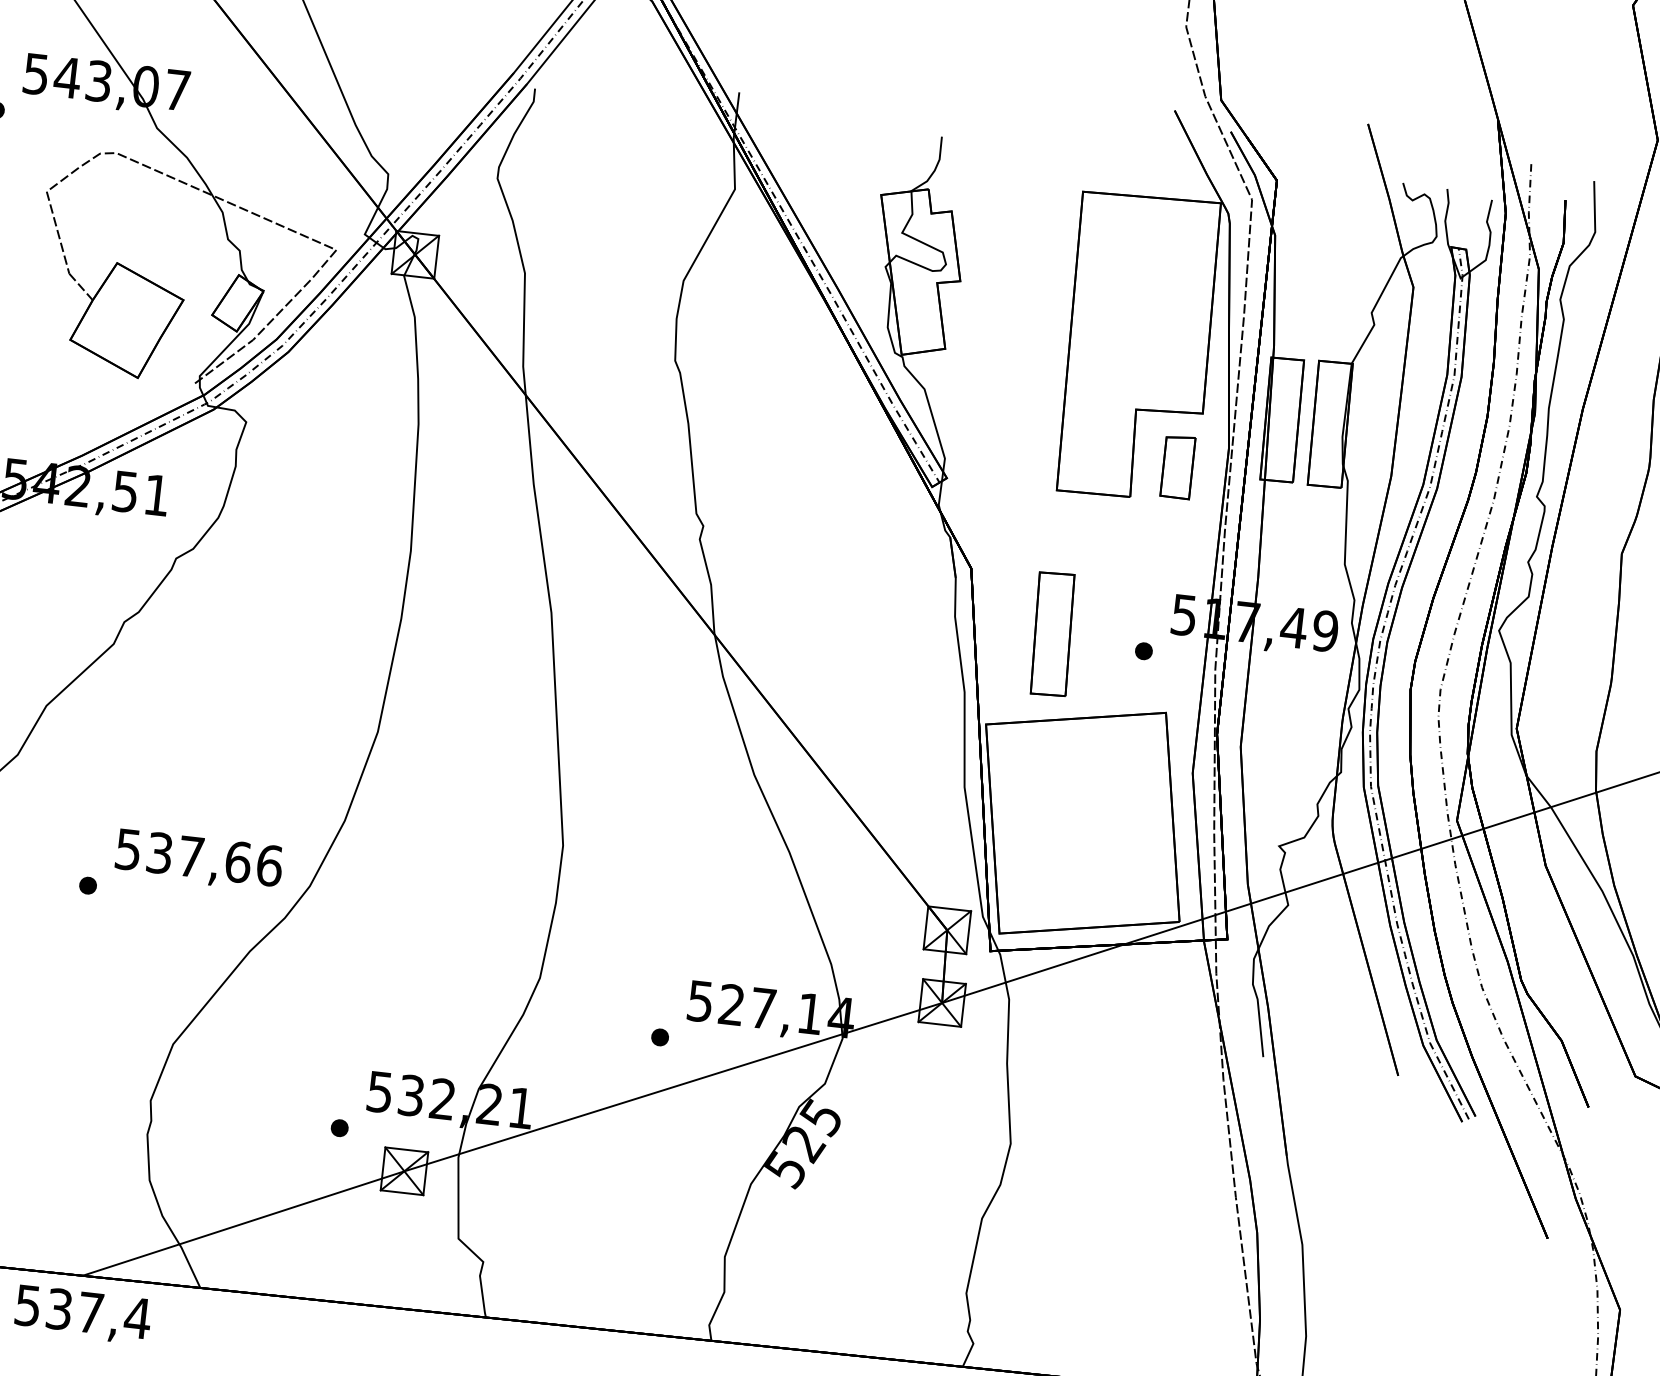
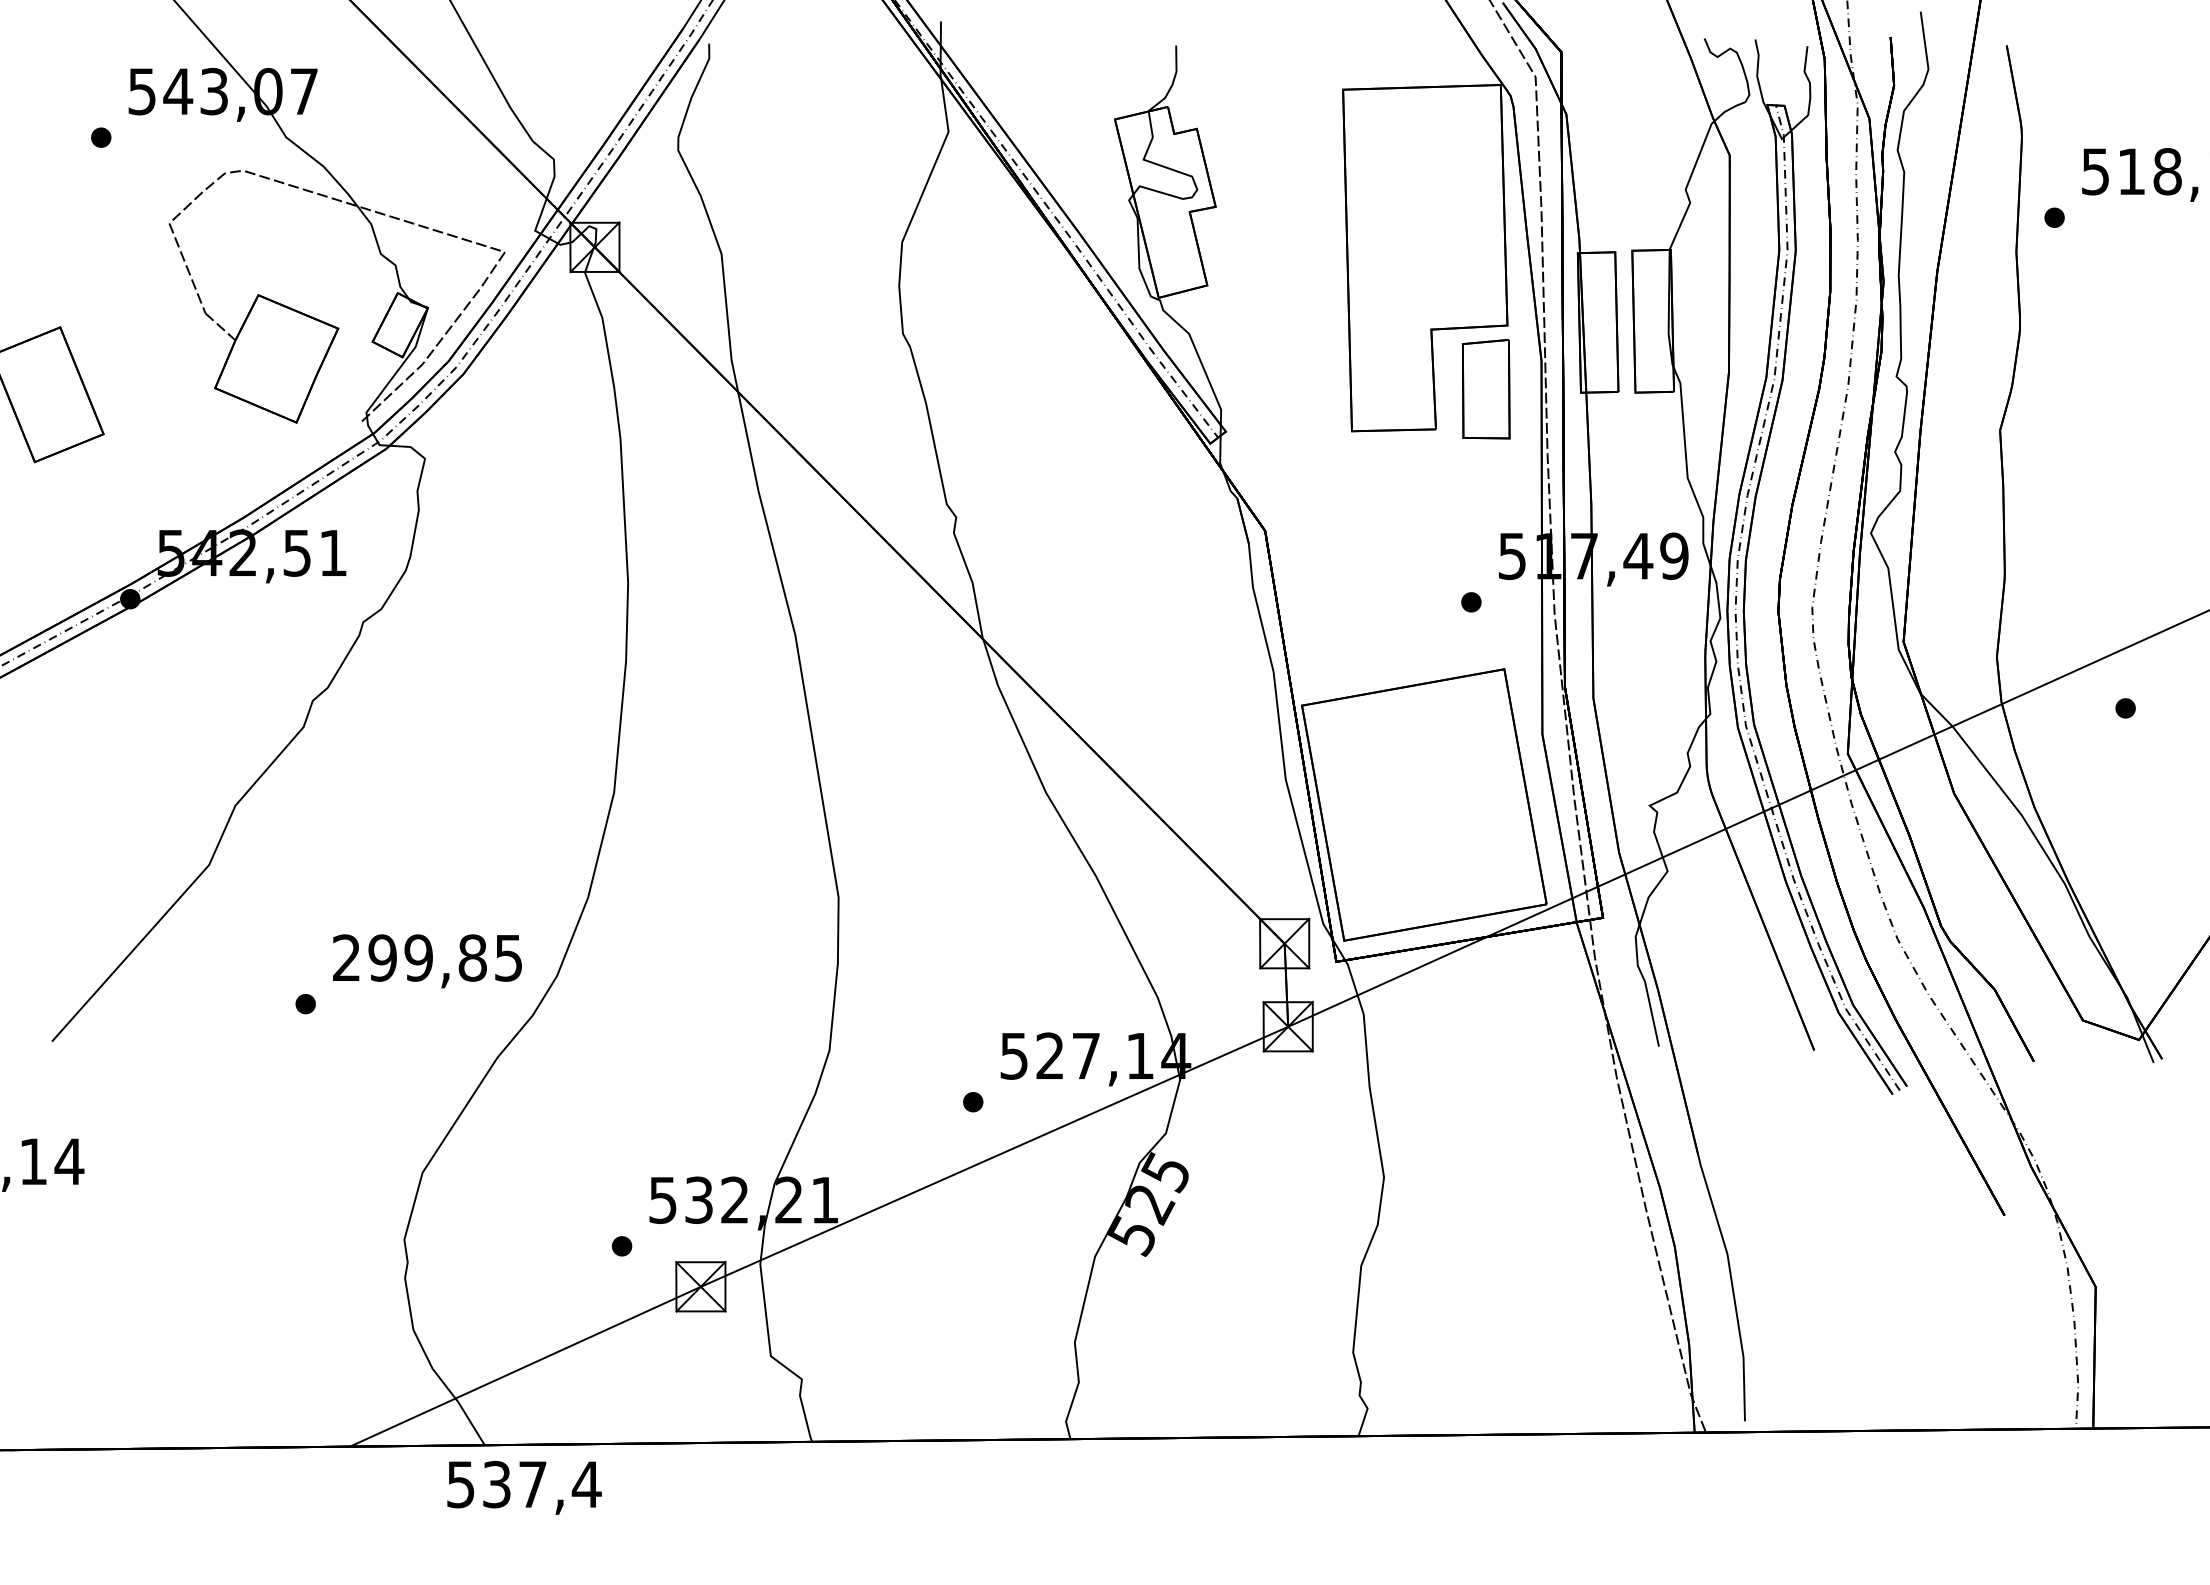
part: (1177, 467) -> (1485, 389), size x1.4
part: (1052, 633) -> (1365, 594), removed
text: (199, 857) -> (428, 957), 537,66 -> 299,85
text: (83, 1314) -> (524, 1487), moved

